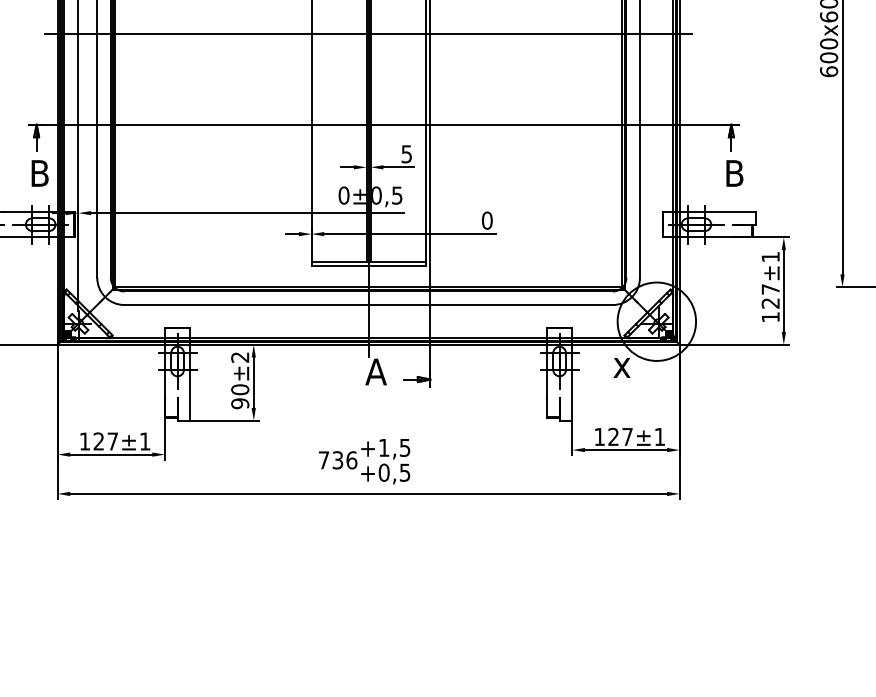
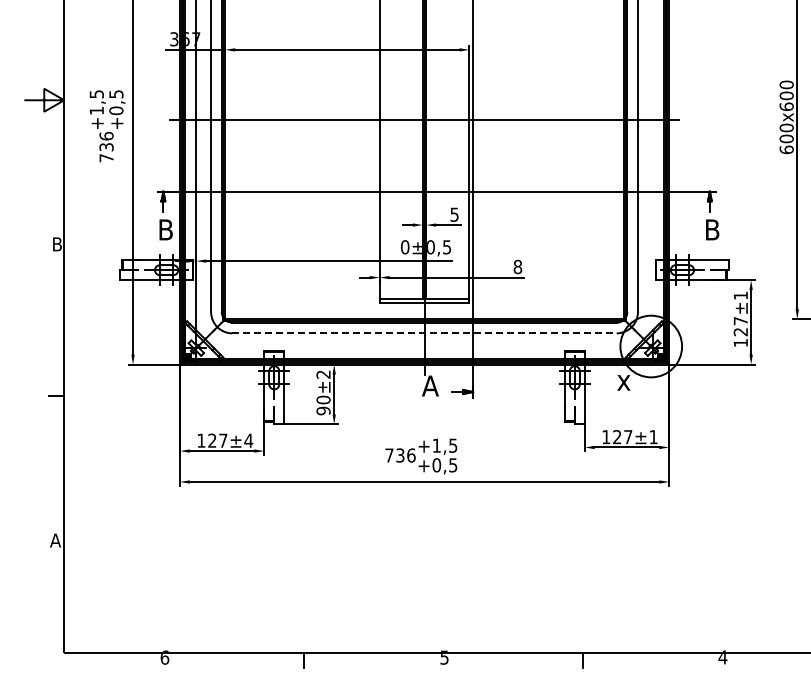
text: (486, 219) -> (517, 266), 0 -> 8
line: (369, 305) -> (425, 333), solid -> dashed
text: (144, 441) -> (248, 440), ±1 -> ±4

